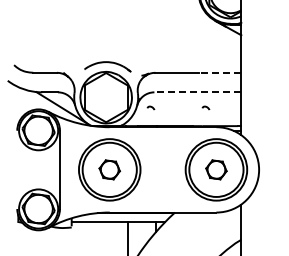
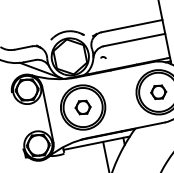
line: (219, 72) -> (146, 22), dashed -> solid
line: (197, 92) -> (134, 40), dashed -> solid
curve: (205, 107) -> (142, 49), removed

